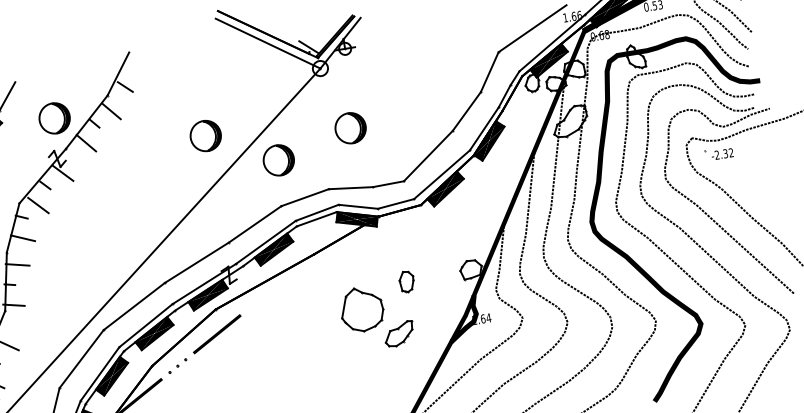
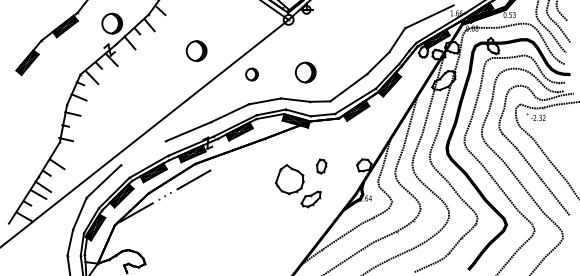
part: (350, 128) -> (305, 72), moved
part: (205, 135) -> (196, 50), moved
part: (277, 160) -> (251, 74), size x0.6
line: (134, 306) -> (143, 153), removed

